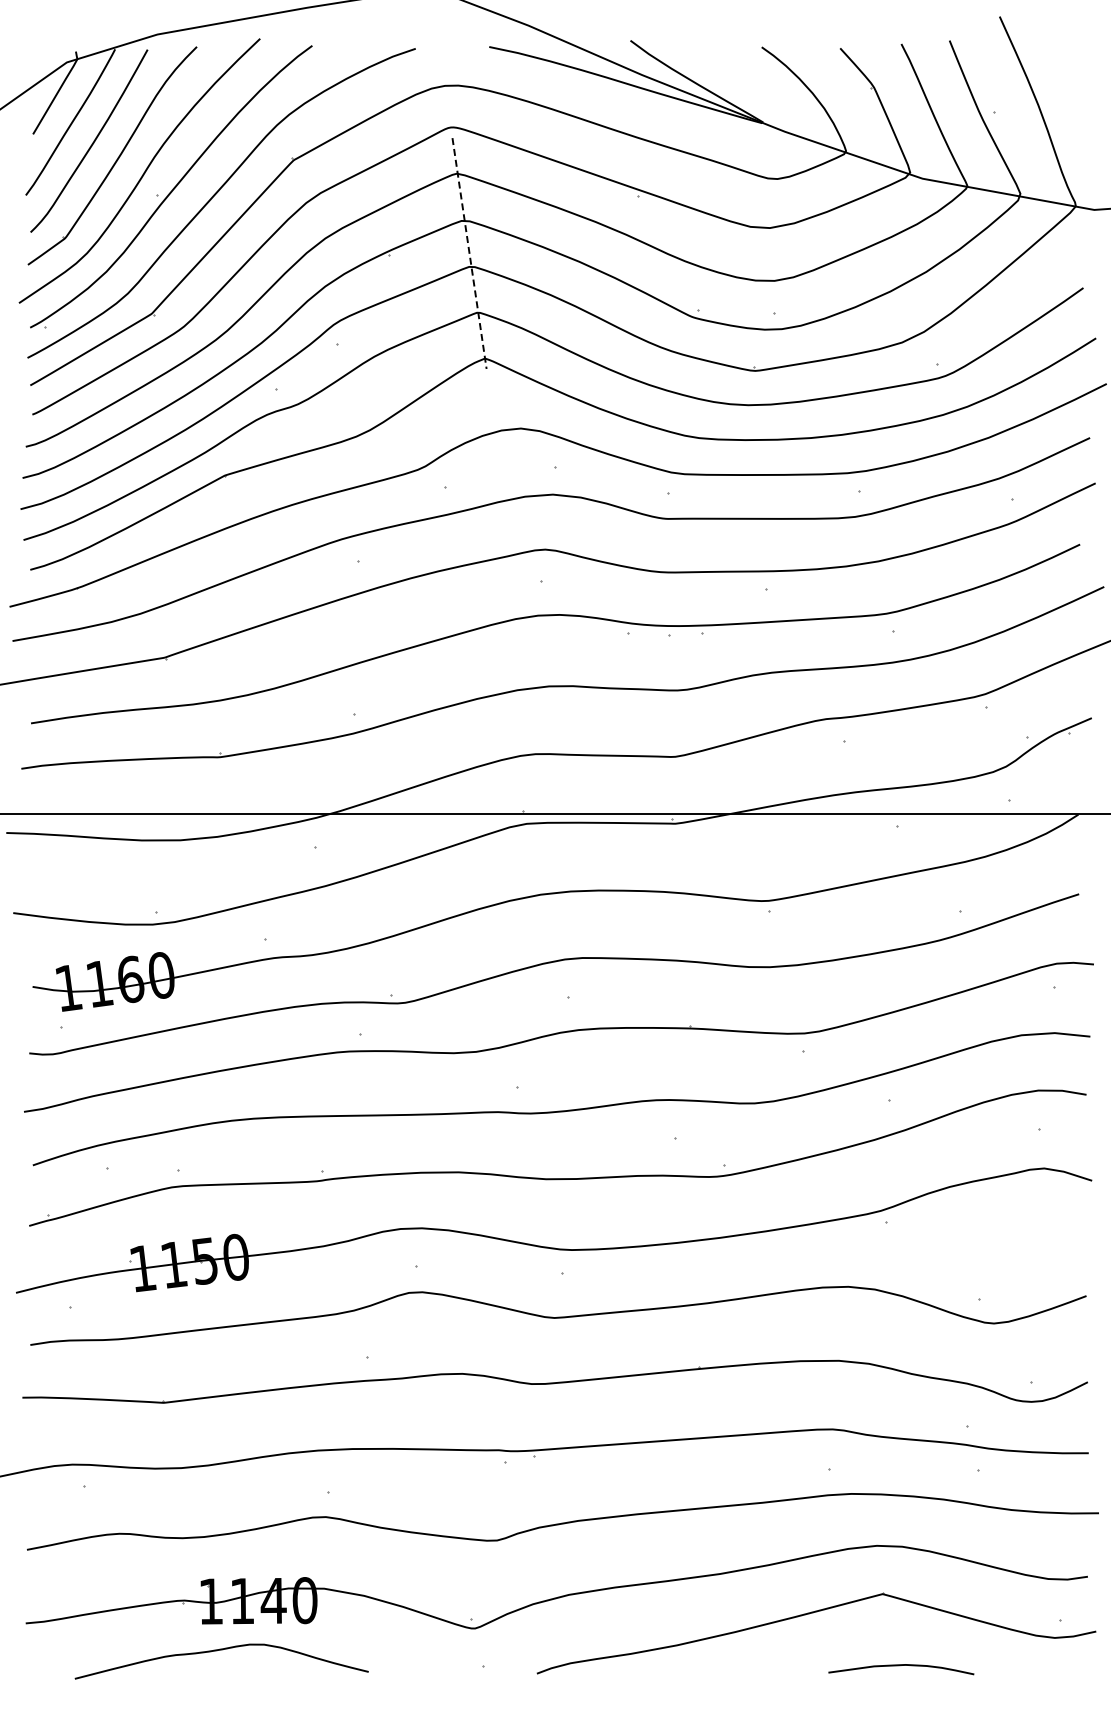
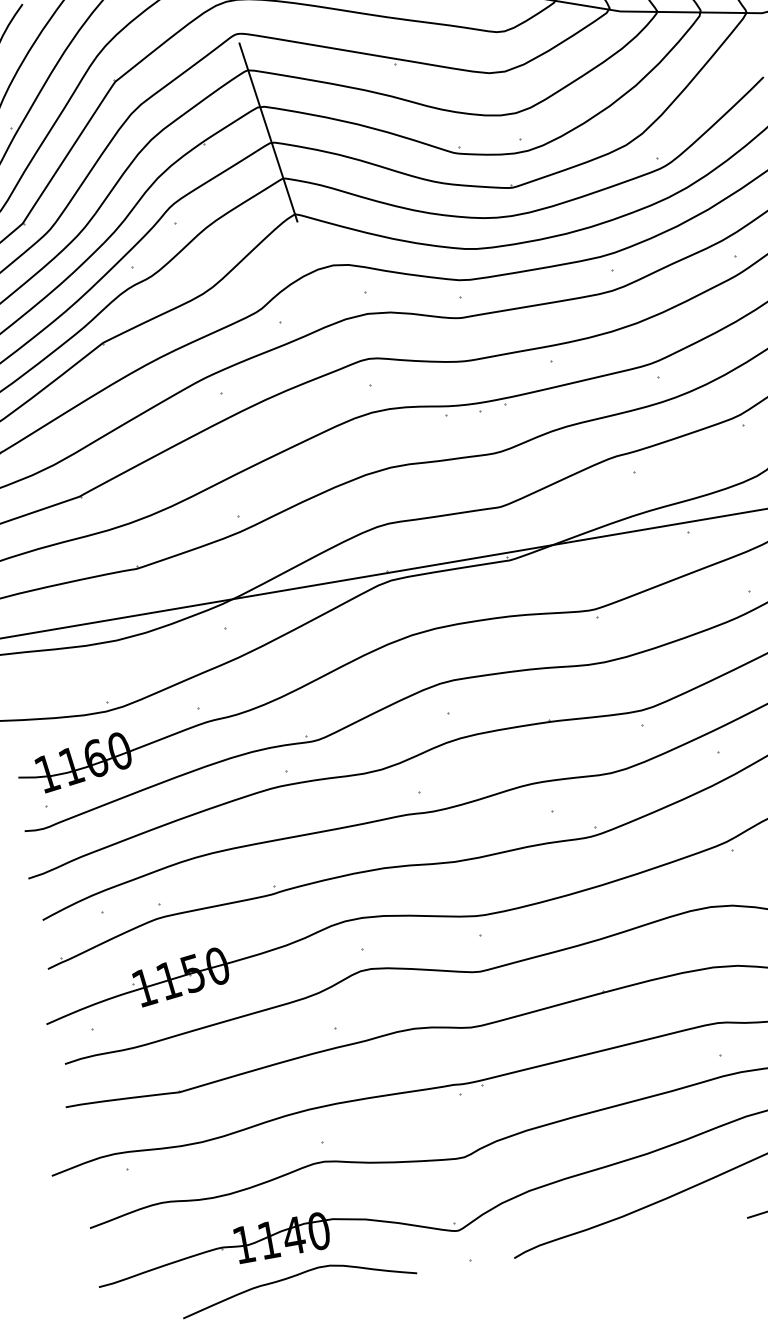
line: (469, 253) -> (268, 132), dashed -> solid
curve: (217, 1651) -> (293, 1277), moved

